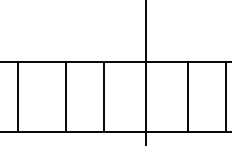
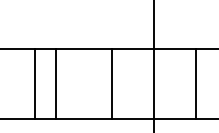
line: (17, 96) -> (35, 83), moved
line: (66, 96) -> (56, 83), moved

